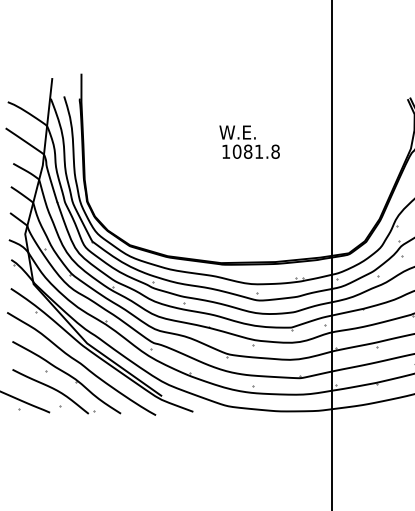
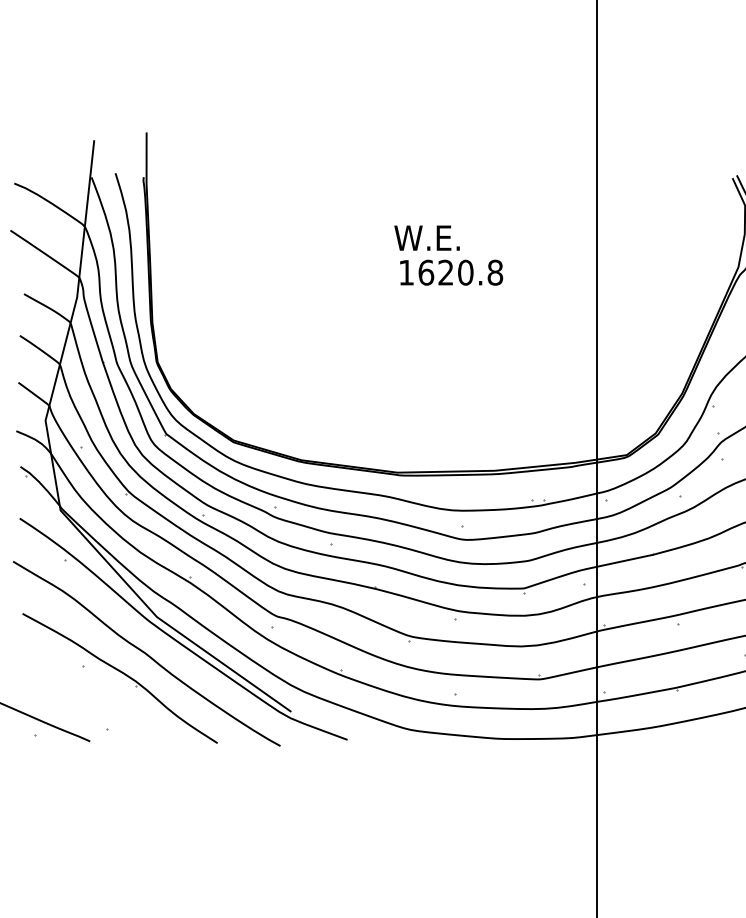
text: (248, 151) -> (446, 272), 1081.8 -> 1620.8
part: (53, 391) -> (96, 703), removed

